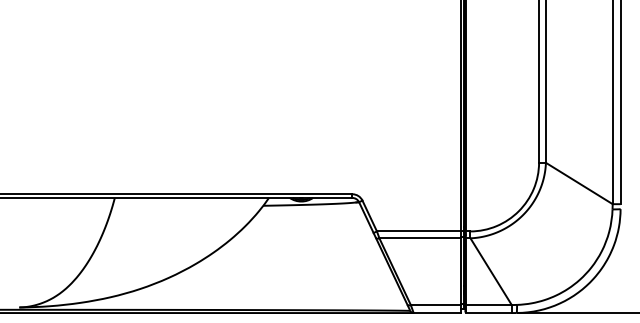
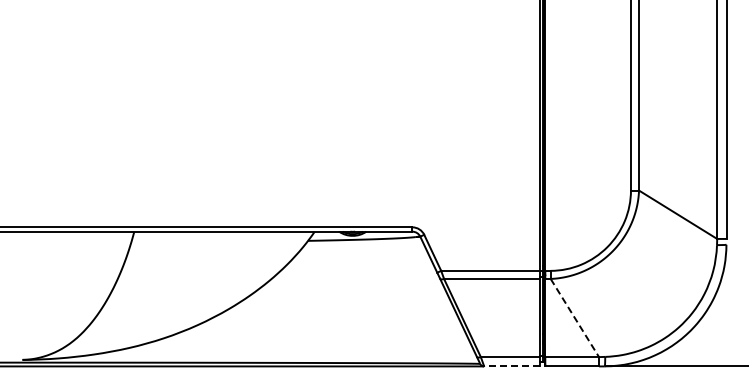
line: (490, 272) -> (574, 318), solid -> dashed
line: (437, 313) -> (511, 366), solid -> dashed

